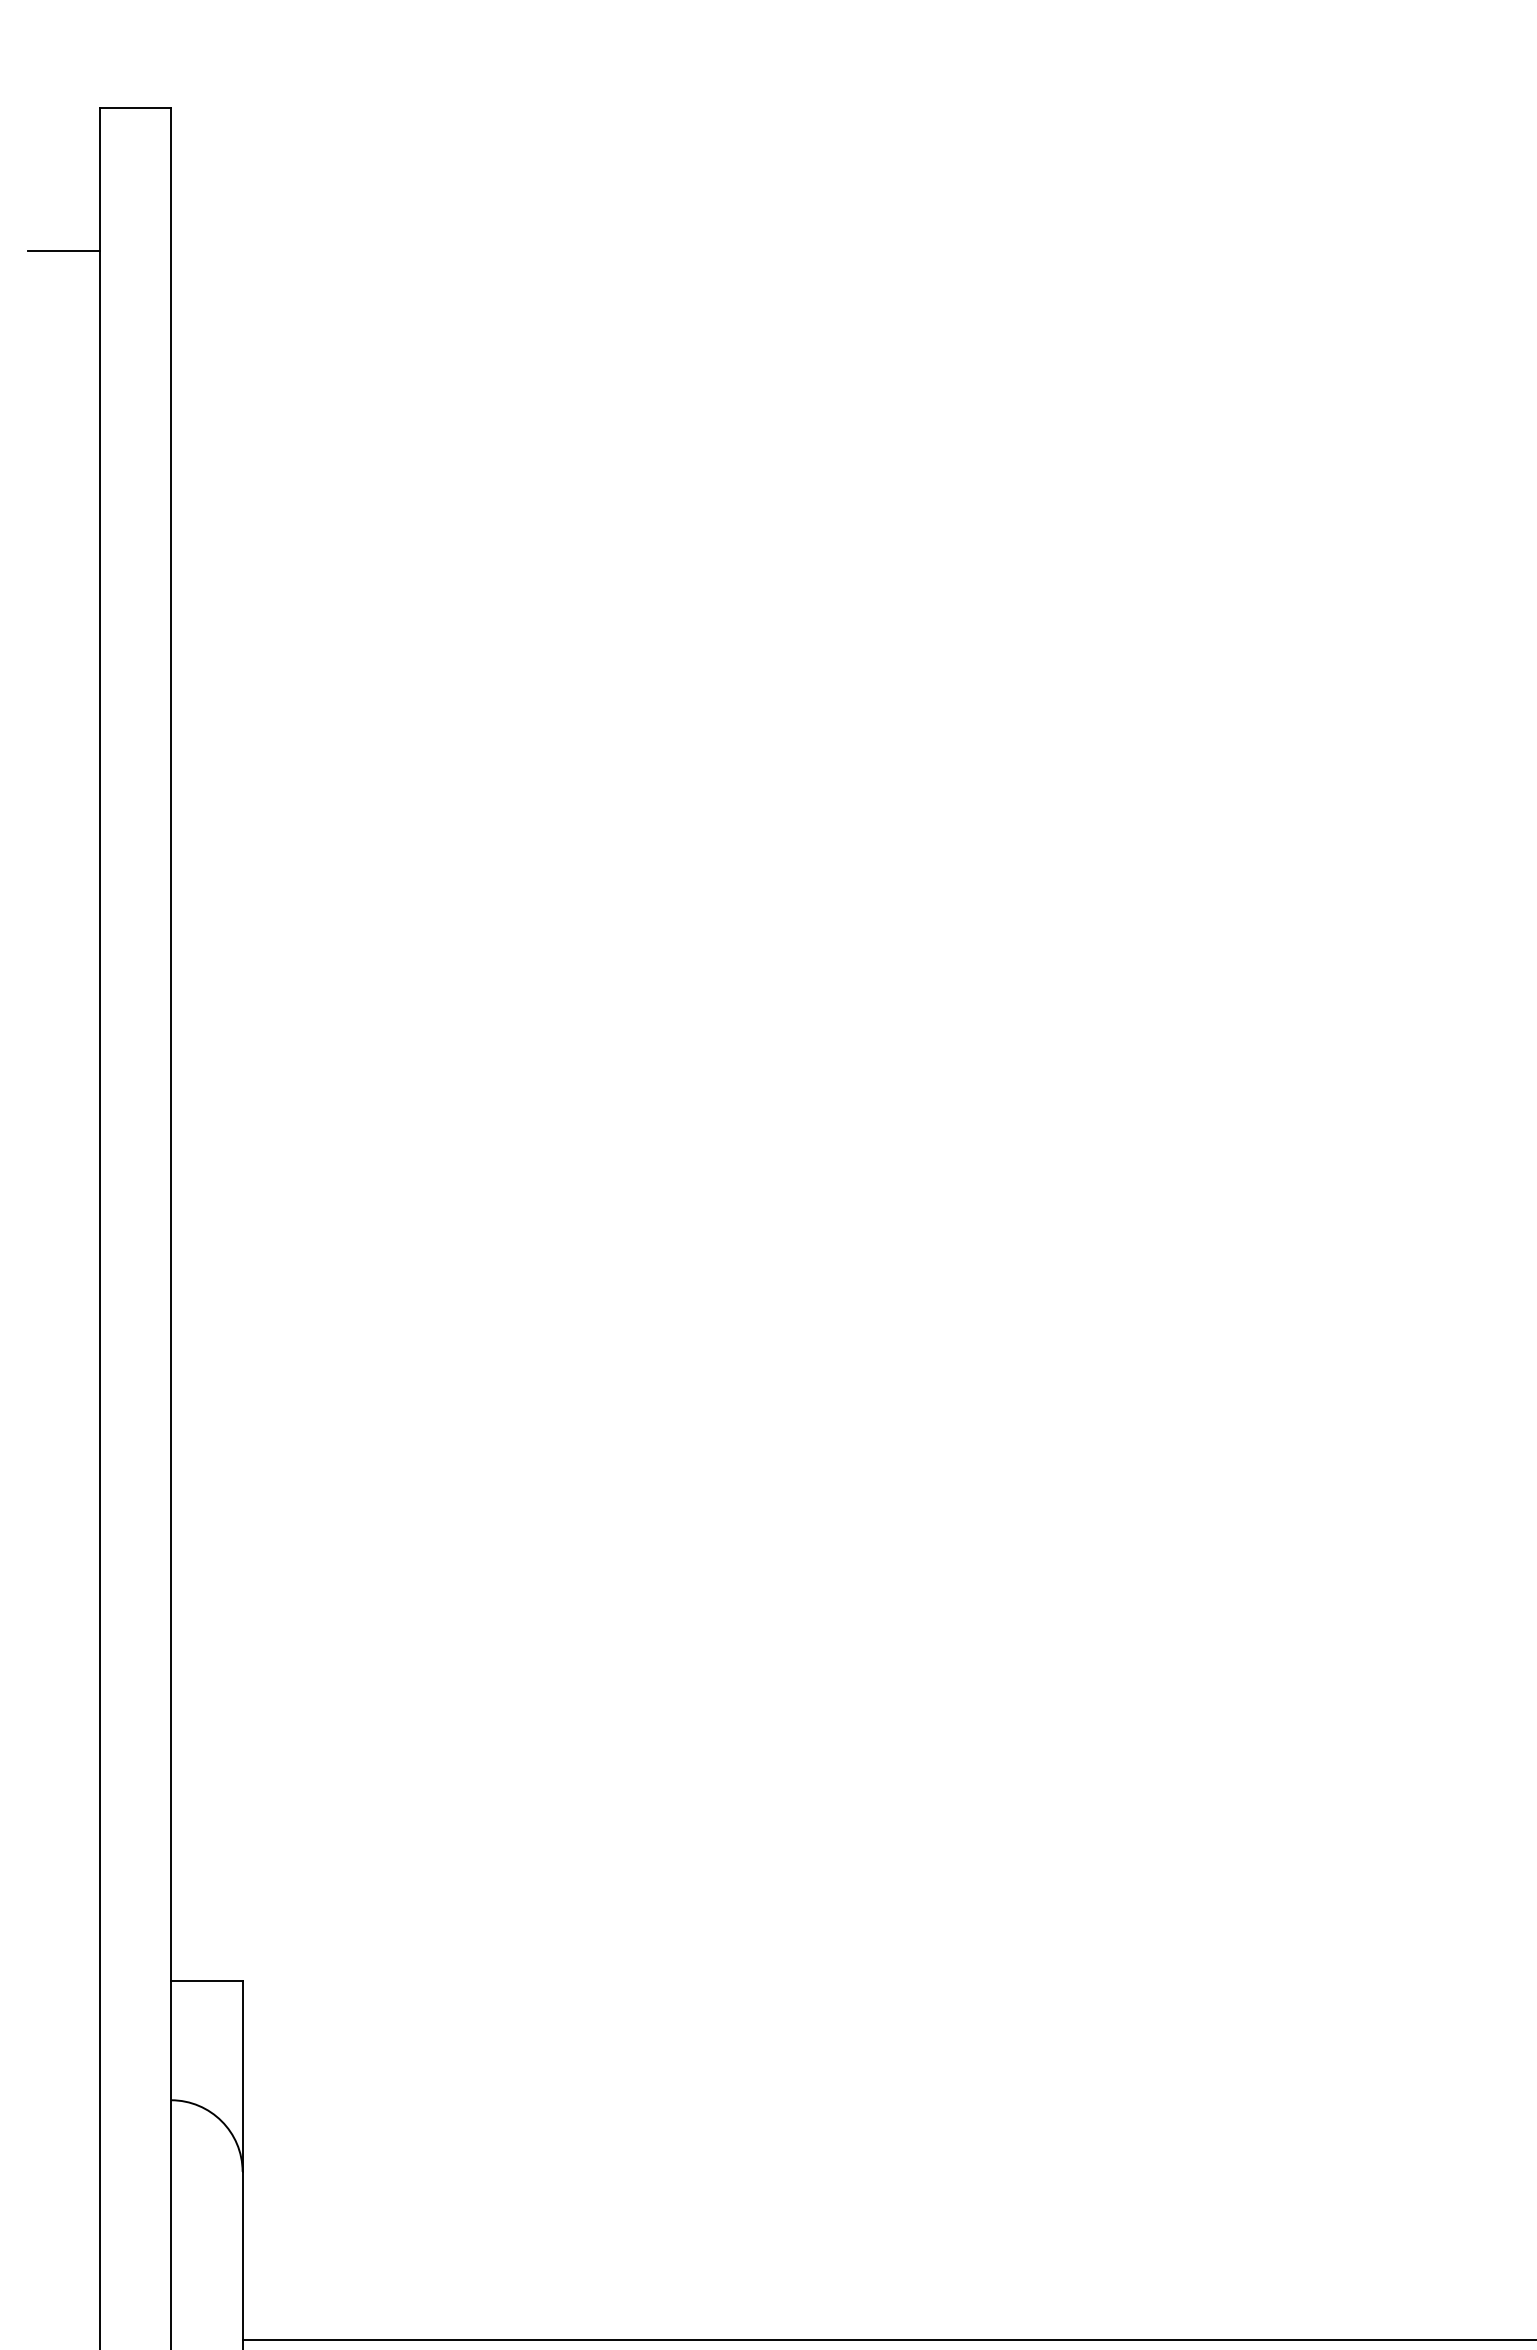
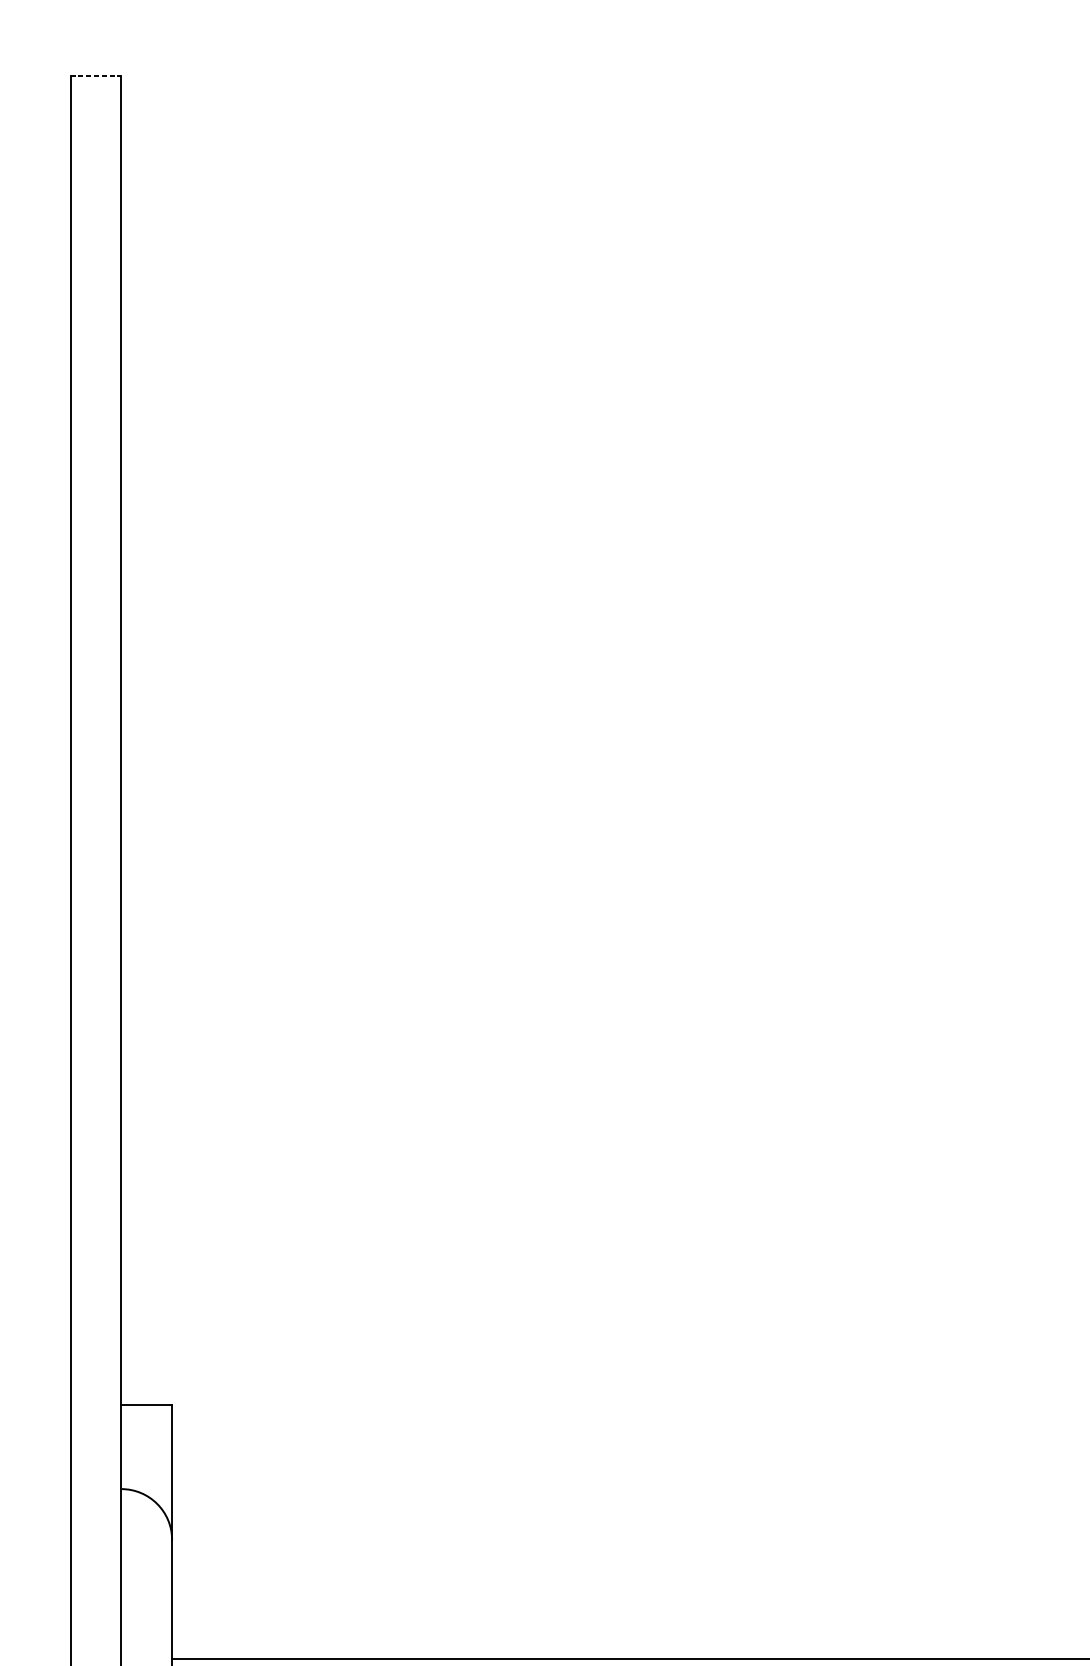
line: (135, 107) -> (96, 76), solid -> dashed
line: (63, 250) -> (45, 177), removed

